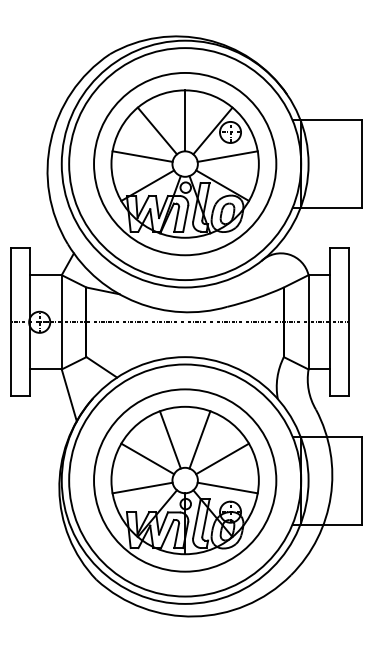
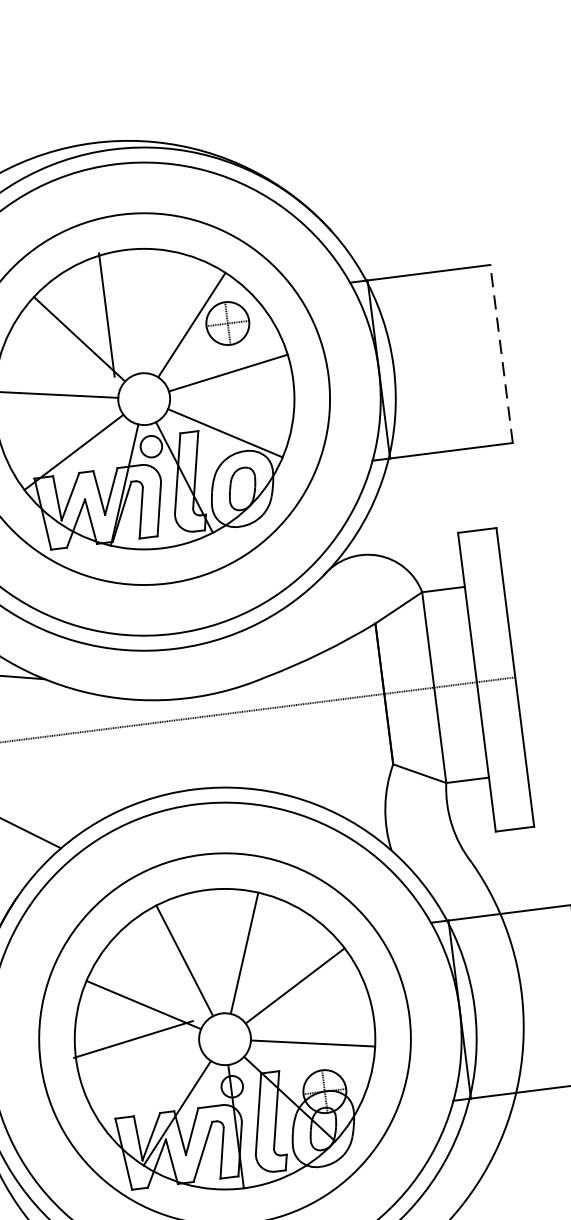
line: (185, 120) -> (107, 314), moved
line: (361, 163) -> (500, 352), solid -> dashed
line: (142, 487) -> (133, 1038), moved

